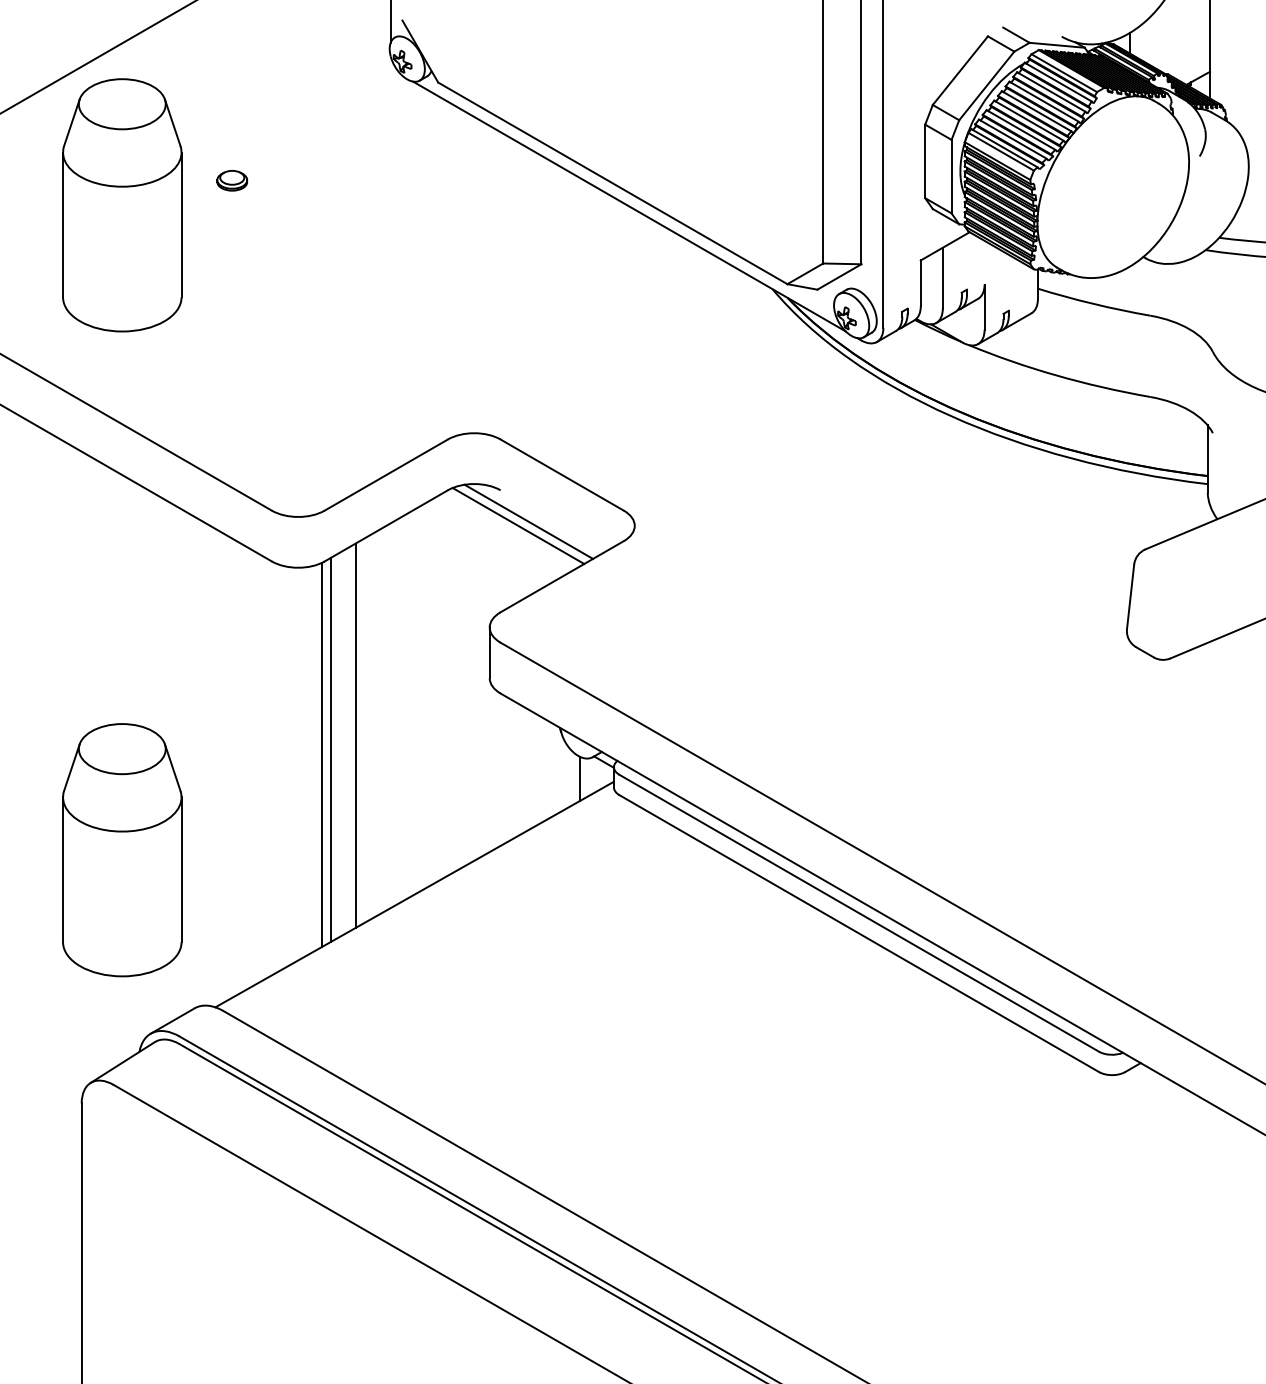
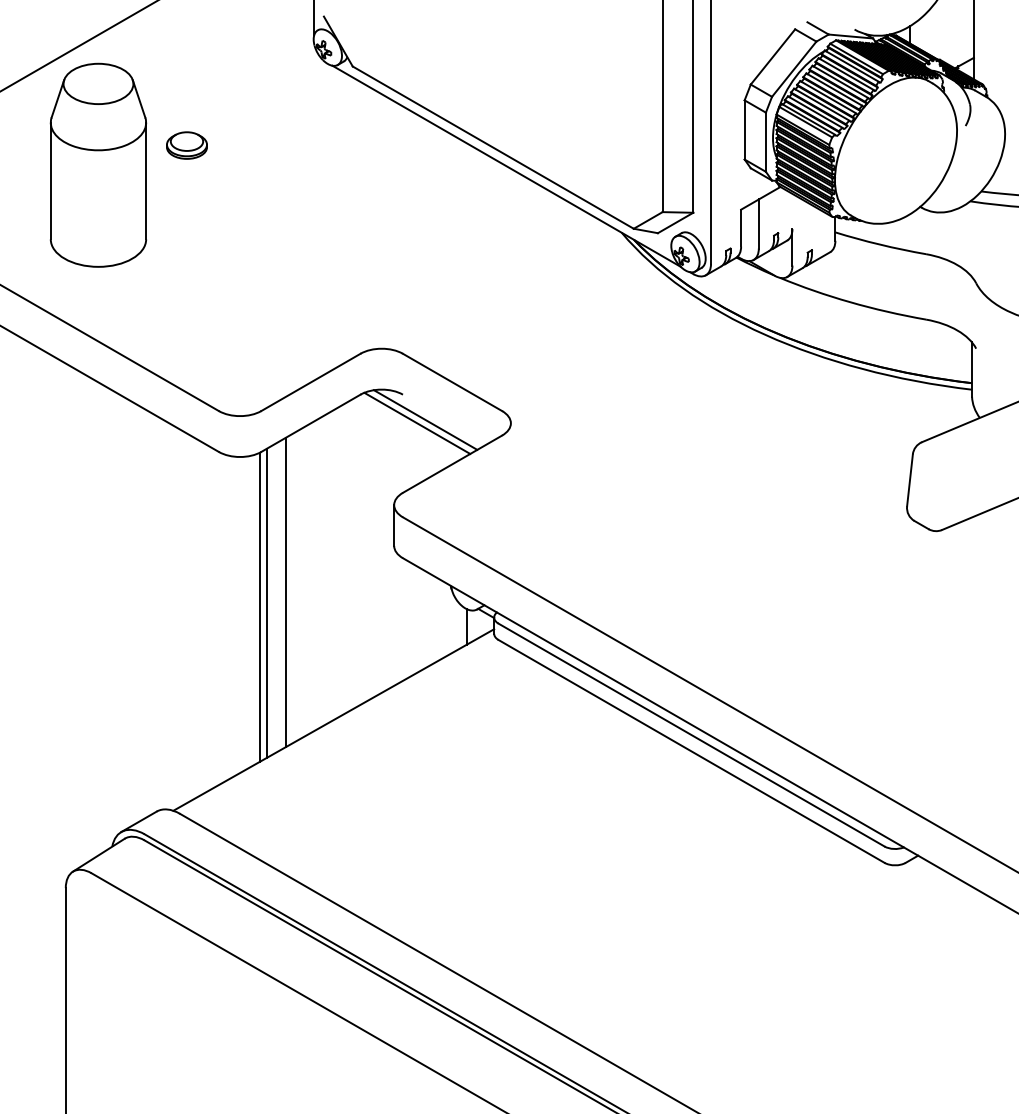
part: (231, 180) -> (186, 145), size x1.67
part: (122, 849) -> (98, 683), removed

